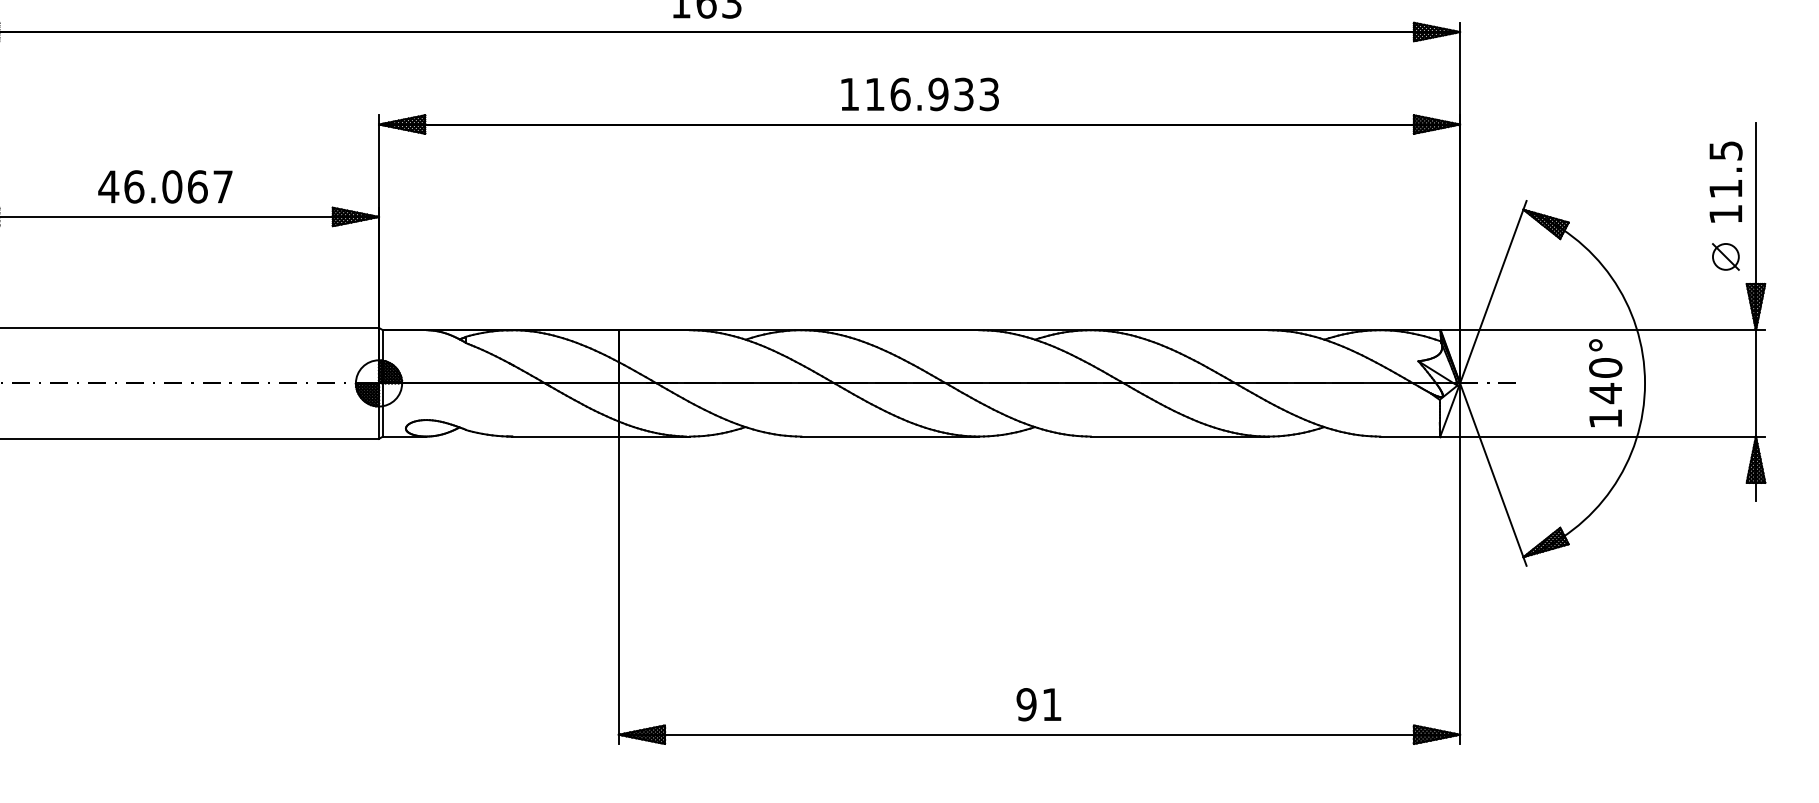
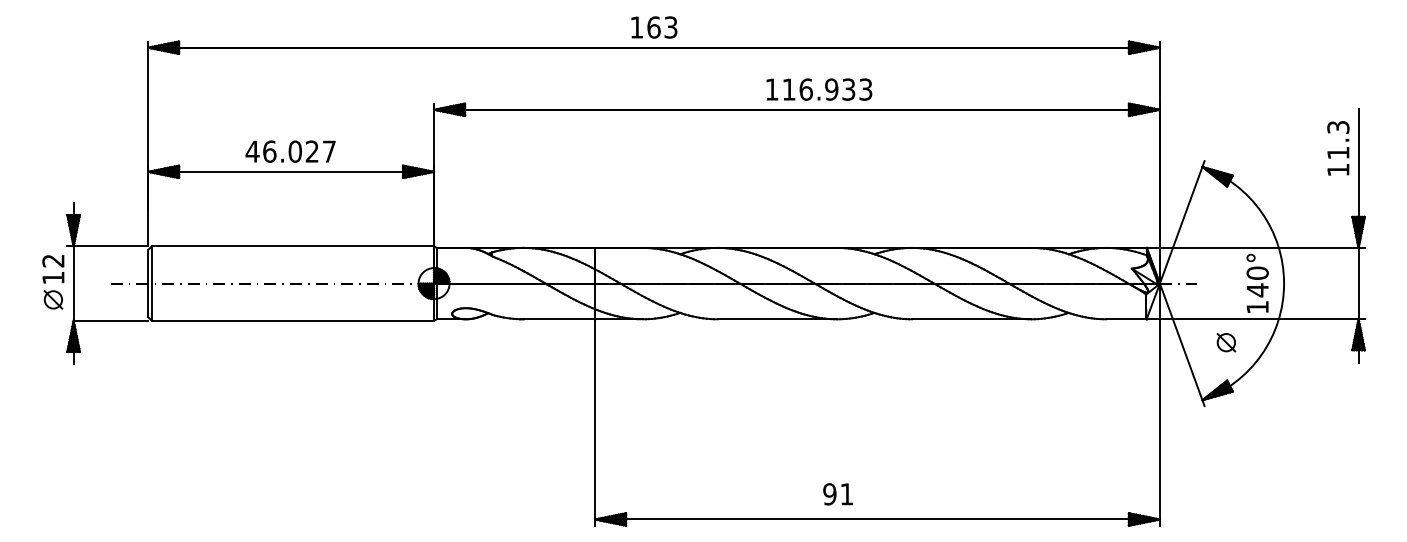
text: (920, 94) -> (819, 89), moved
text: (1724, 150) -> (1337, 127), 11.5 -> 11.3
text: (197, 186) -> (312, 151), 46.067 -> 46.027
part: (1726, 256) -> (1226, 342), moved
text: (1037, 704) -> (837, 494), moved

